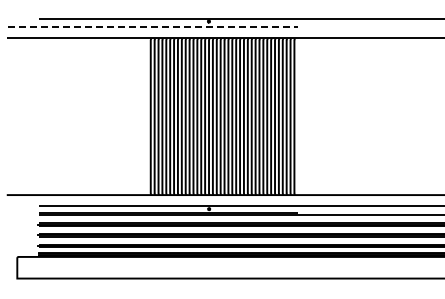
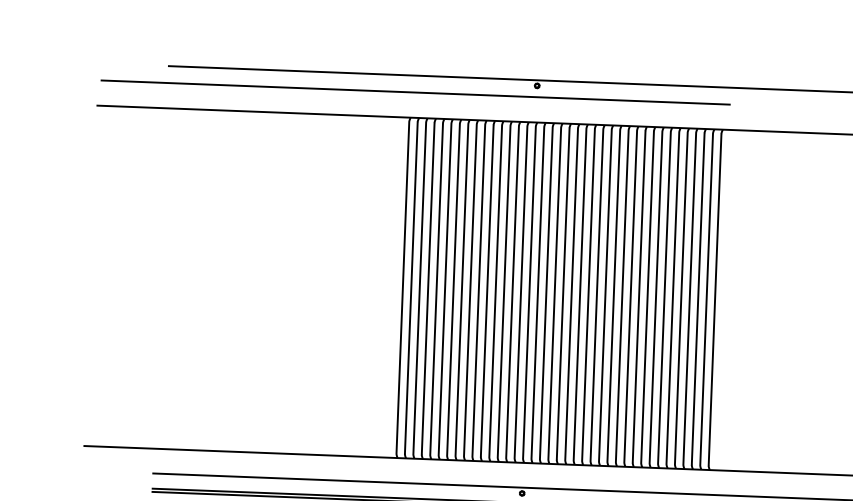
line: (153, 26) -> (416, 91), dashed -> solid

